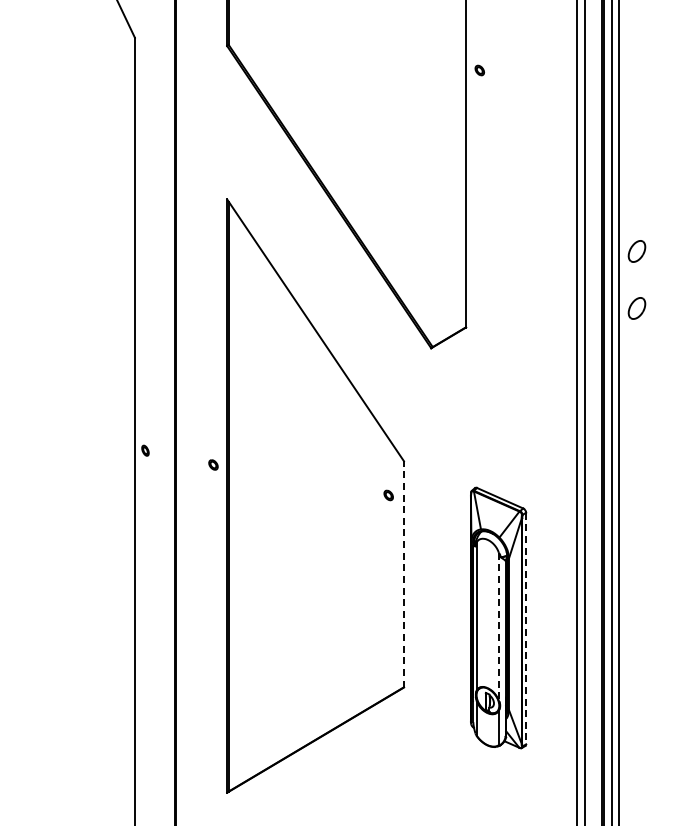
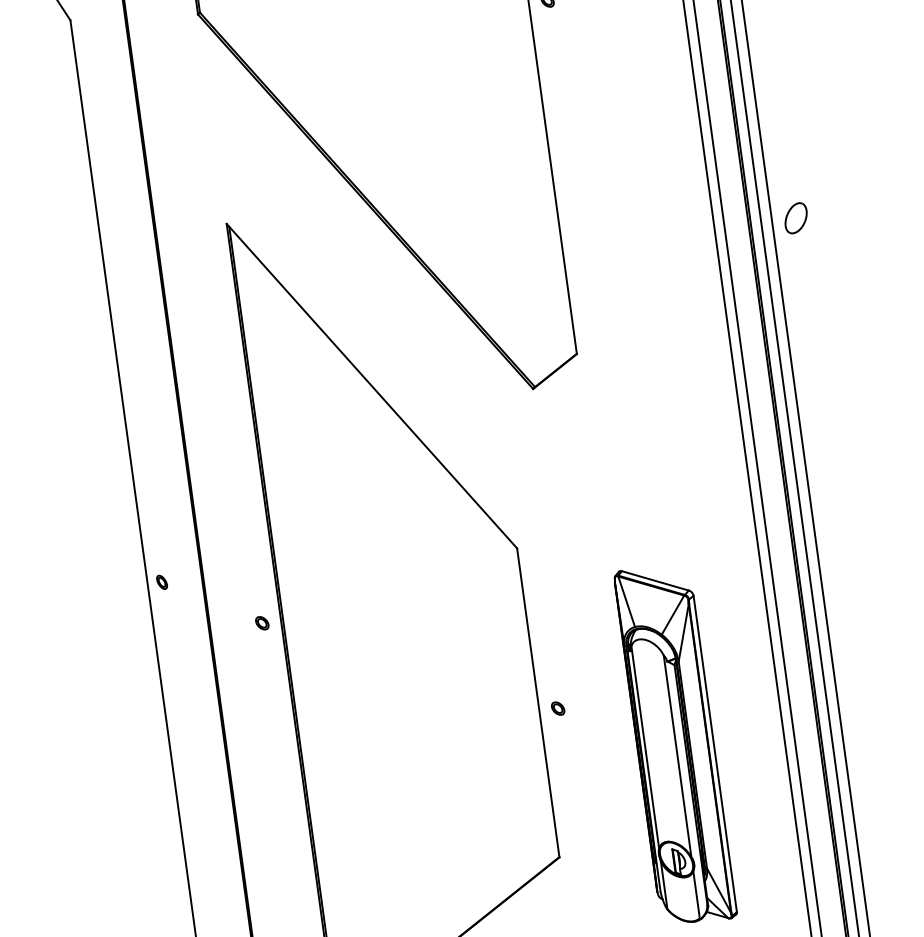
part: (636, 308) -> (806, 296), removed
part: (213, 464) -> (262, 622), moved
part: (388, 495) -> (557, 708), moved
line: (403, 573) -> (537, 701), dashed -> solid
line: (498, 626) -> (677, 756), dashed -> solid
line: (526, 628) -> (715, 753), dashed -> solid

